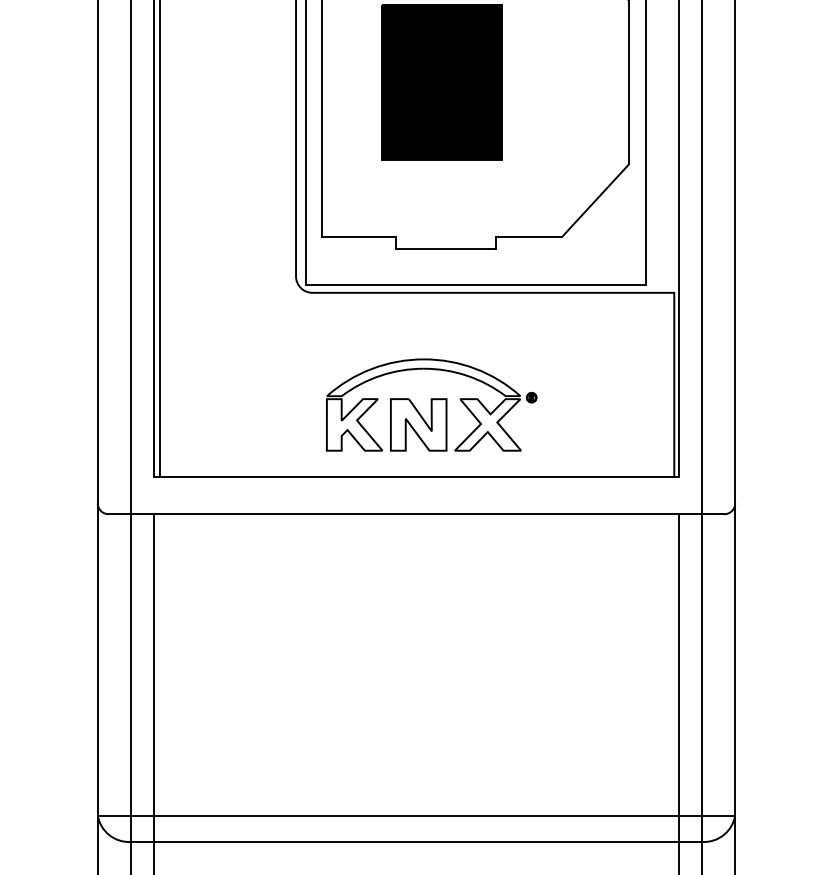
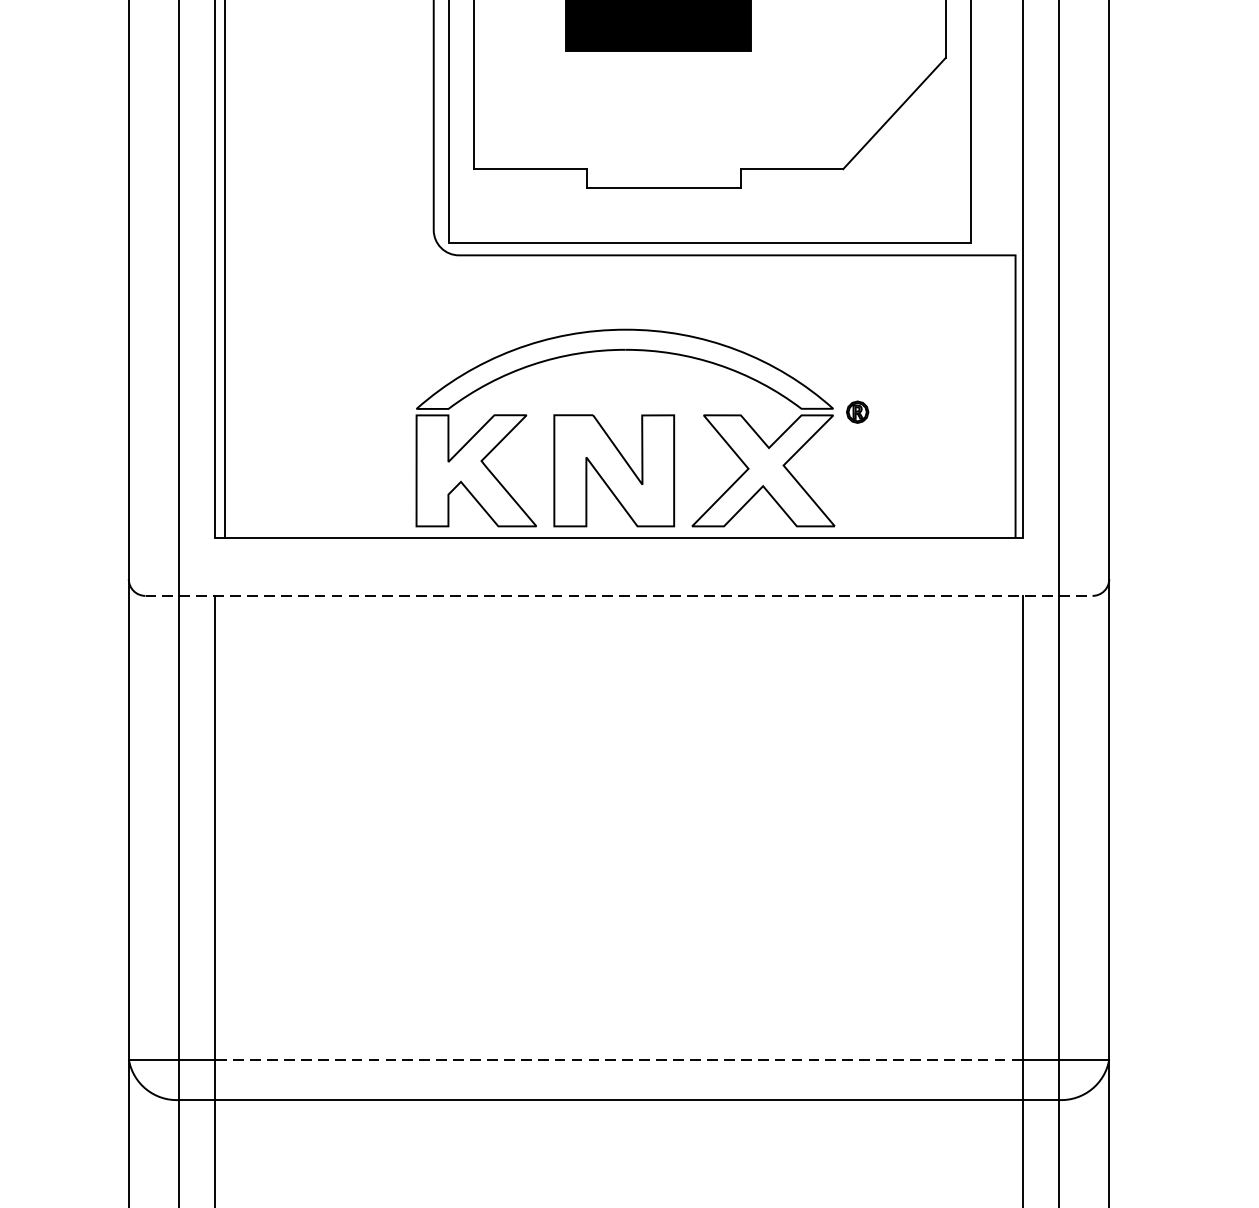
part: (431, 404) -> (642, 427), size x1.4
line: (416, 514) -> (619, 596), solid -> dashed
line: (416, 815) -> (619, 1059), solid -> dashed

